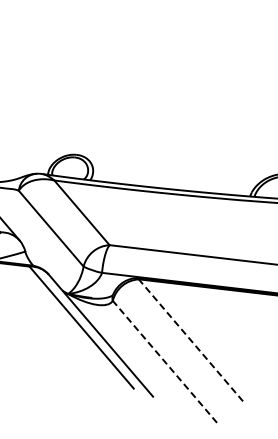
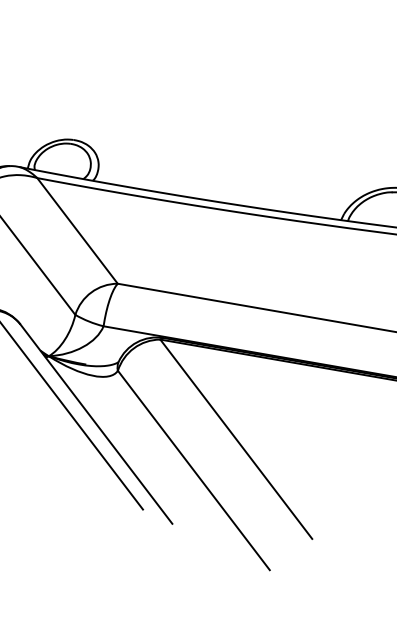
line: (190, 339) -> (235, 437), dashed -> solid
line: (164, 361) -> (193, 469), dashed -> solid

